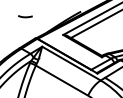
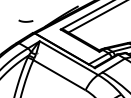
line: (24, 16) -> (25, 21), moved

